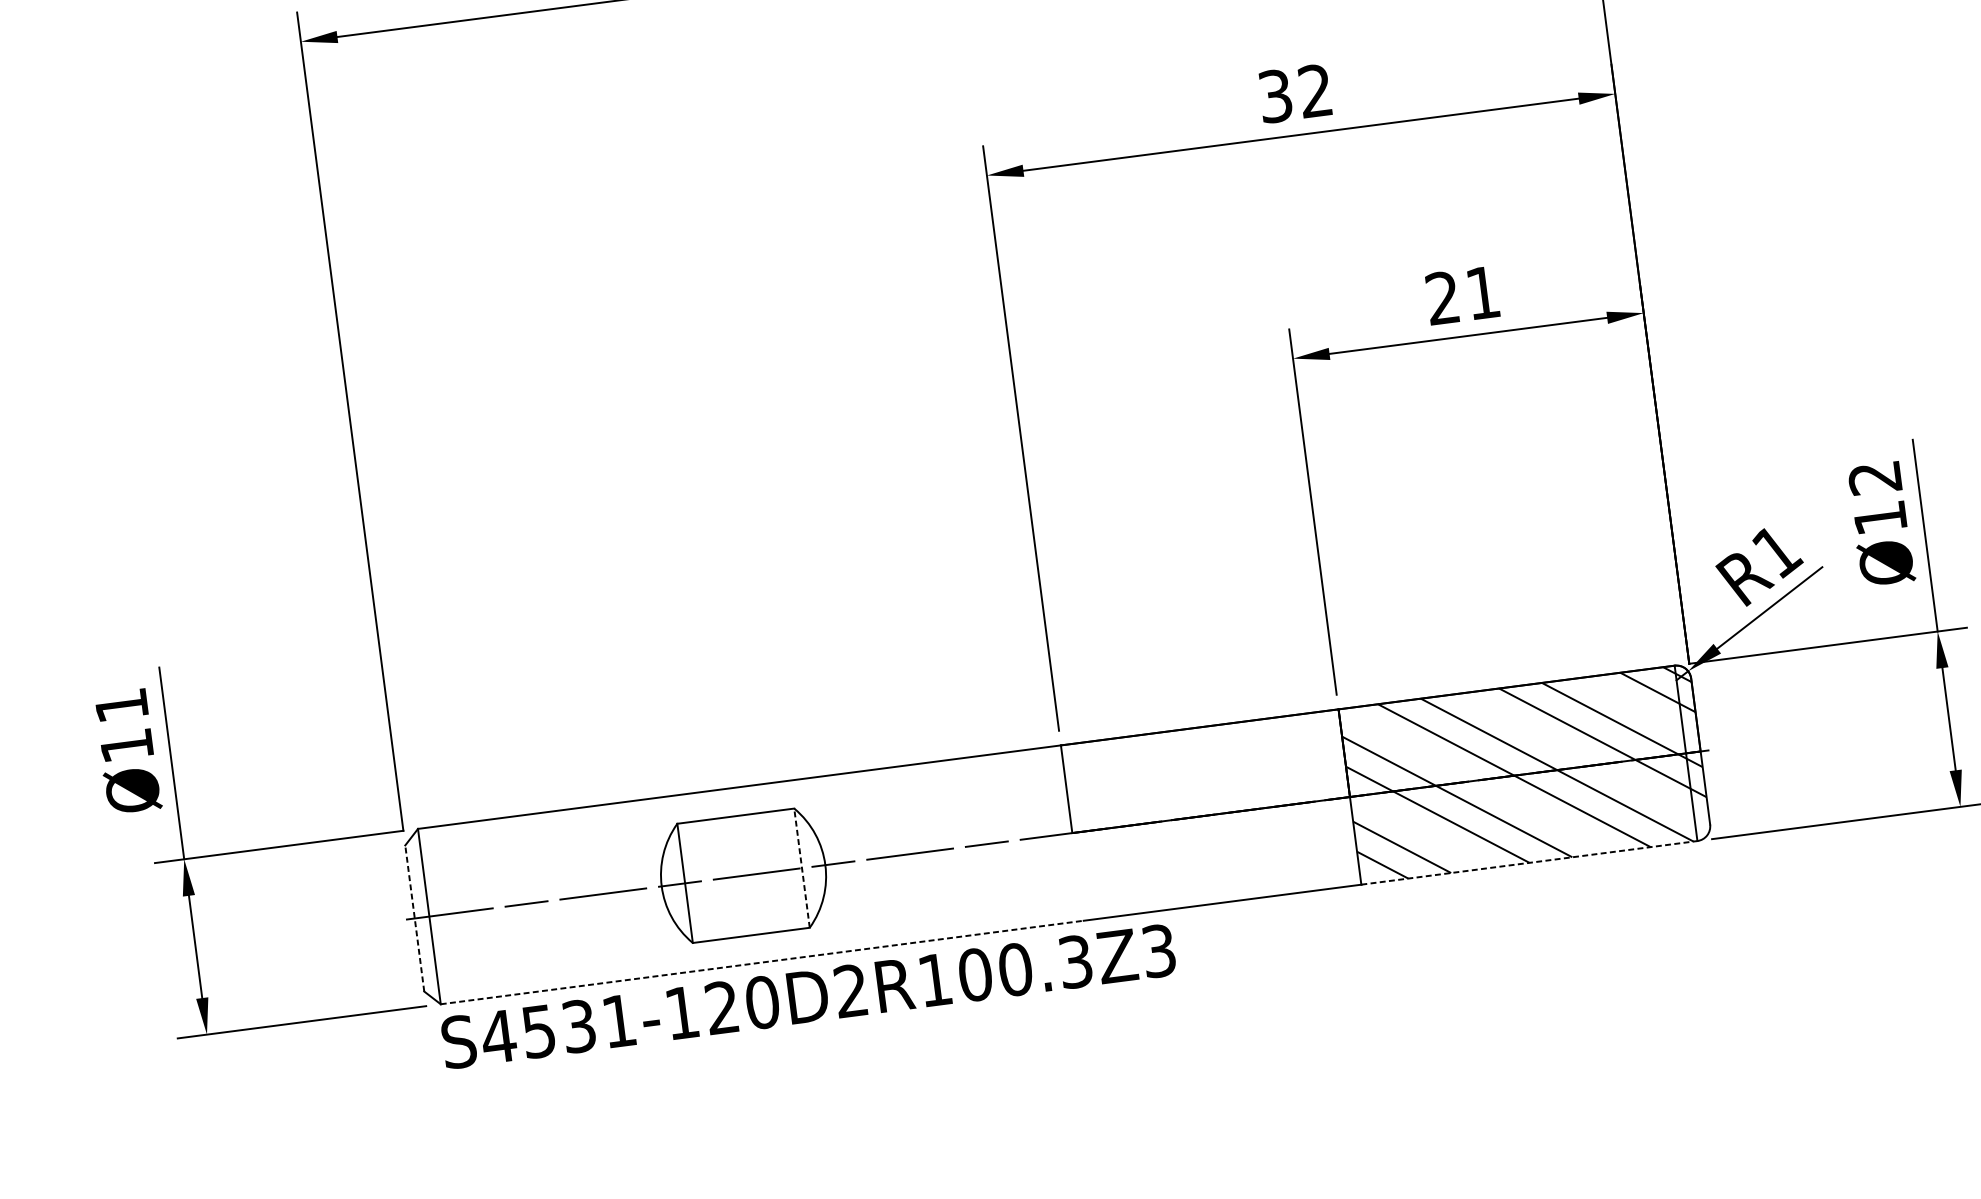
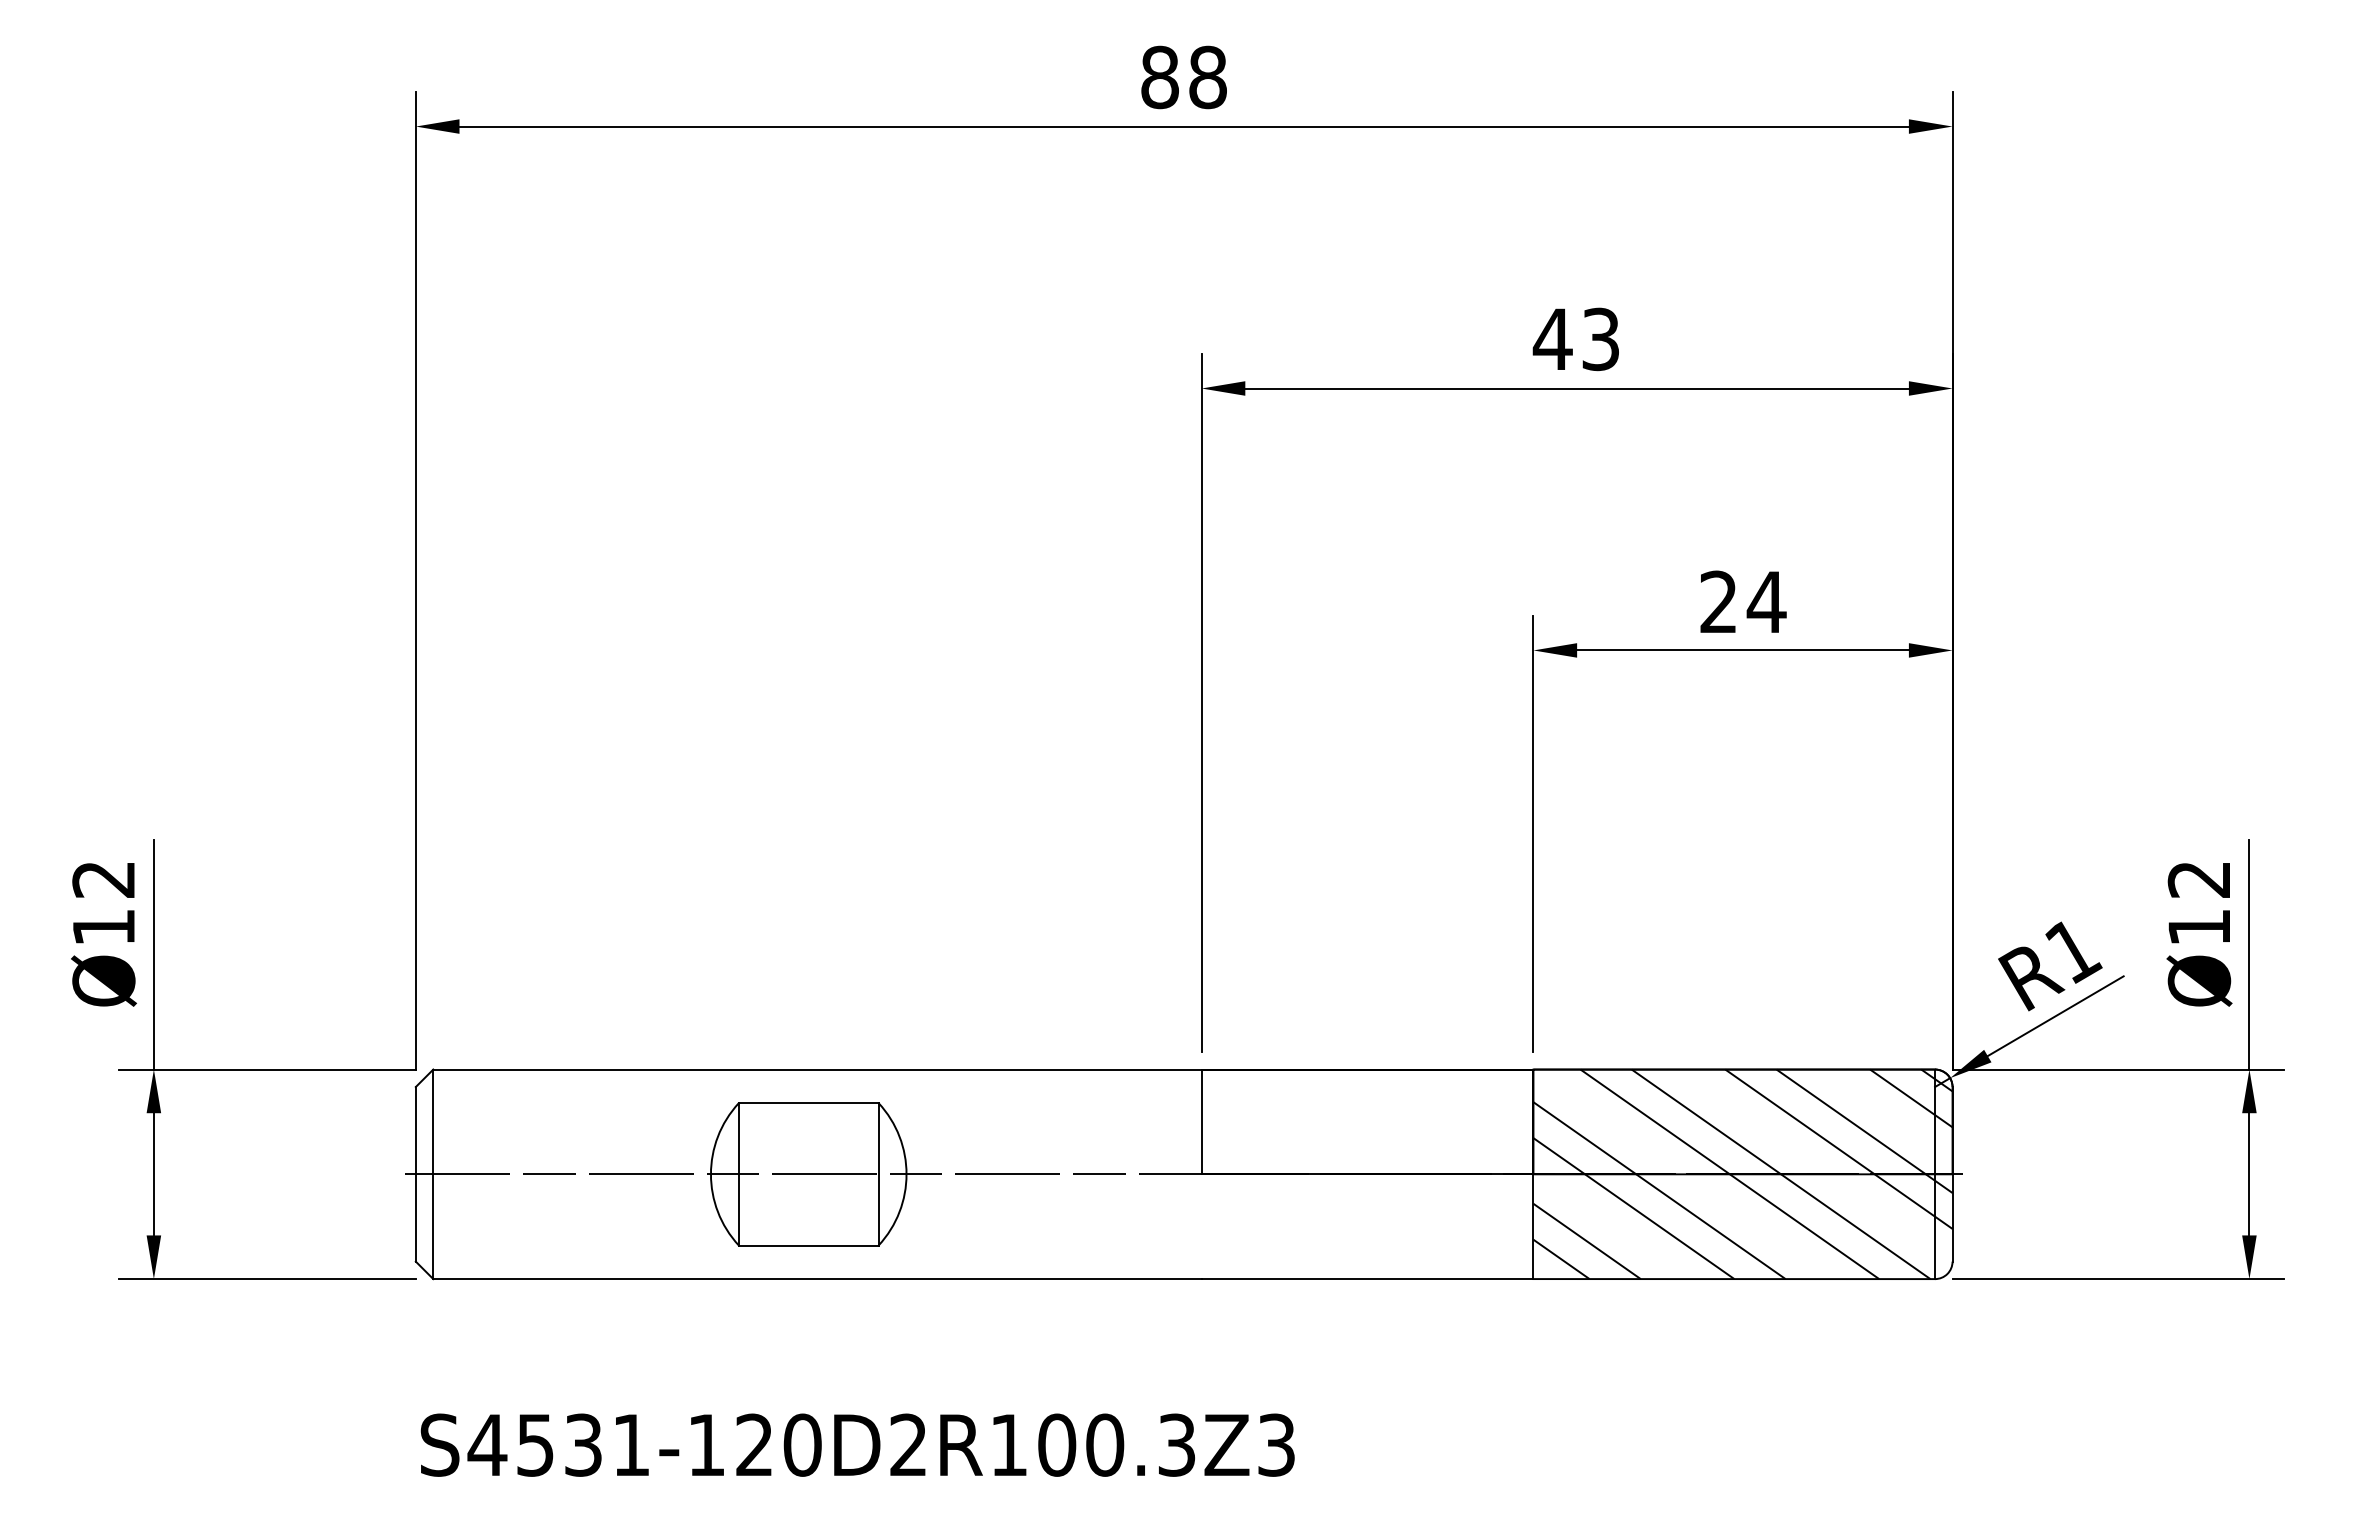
text: (1294, 93) -> (1575, 339), 32 -> 43
text: (1482, 292) -> (1766, 601), 21 -> 24
text: (121, 705) -> (103, 879), Ø11 -> Ø12
line: (1529, 863) -> (1734, 1279), dashed -> solid
line: (801, 867) -> (878, 1173), dashed -> solid
line: (414, 917) -> (415, 1173), dashed -> solid
line: (762, 962) -> (817, 1279), dashed -> solid
text: (808, 996) -> (857, 1444), moved

